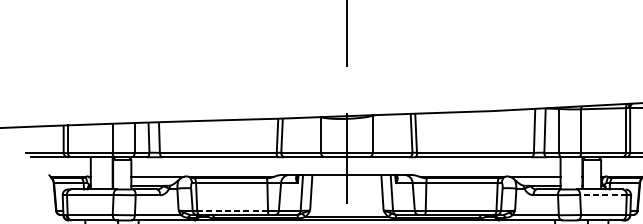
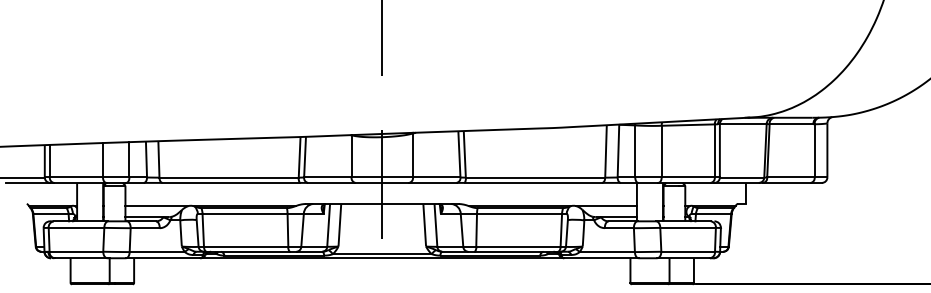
line: (603, 194) -> (688, 227), dashed -> solid
line: (232, 210) -> (246, 246), dashed -> solid

